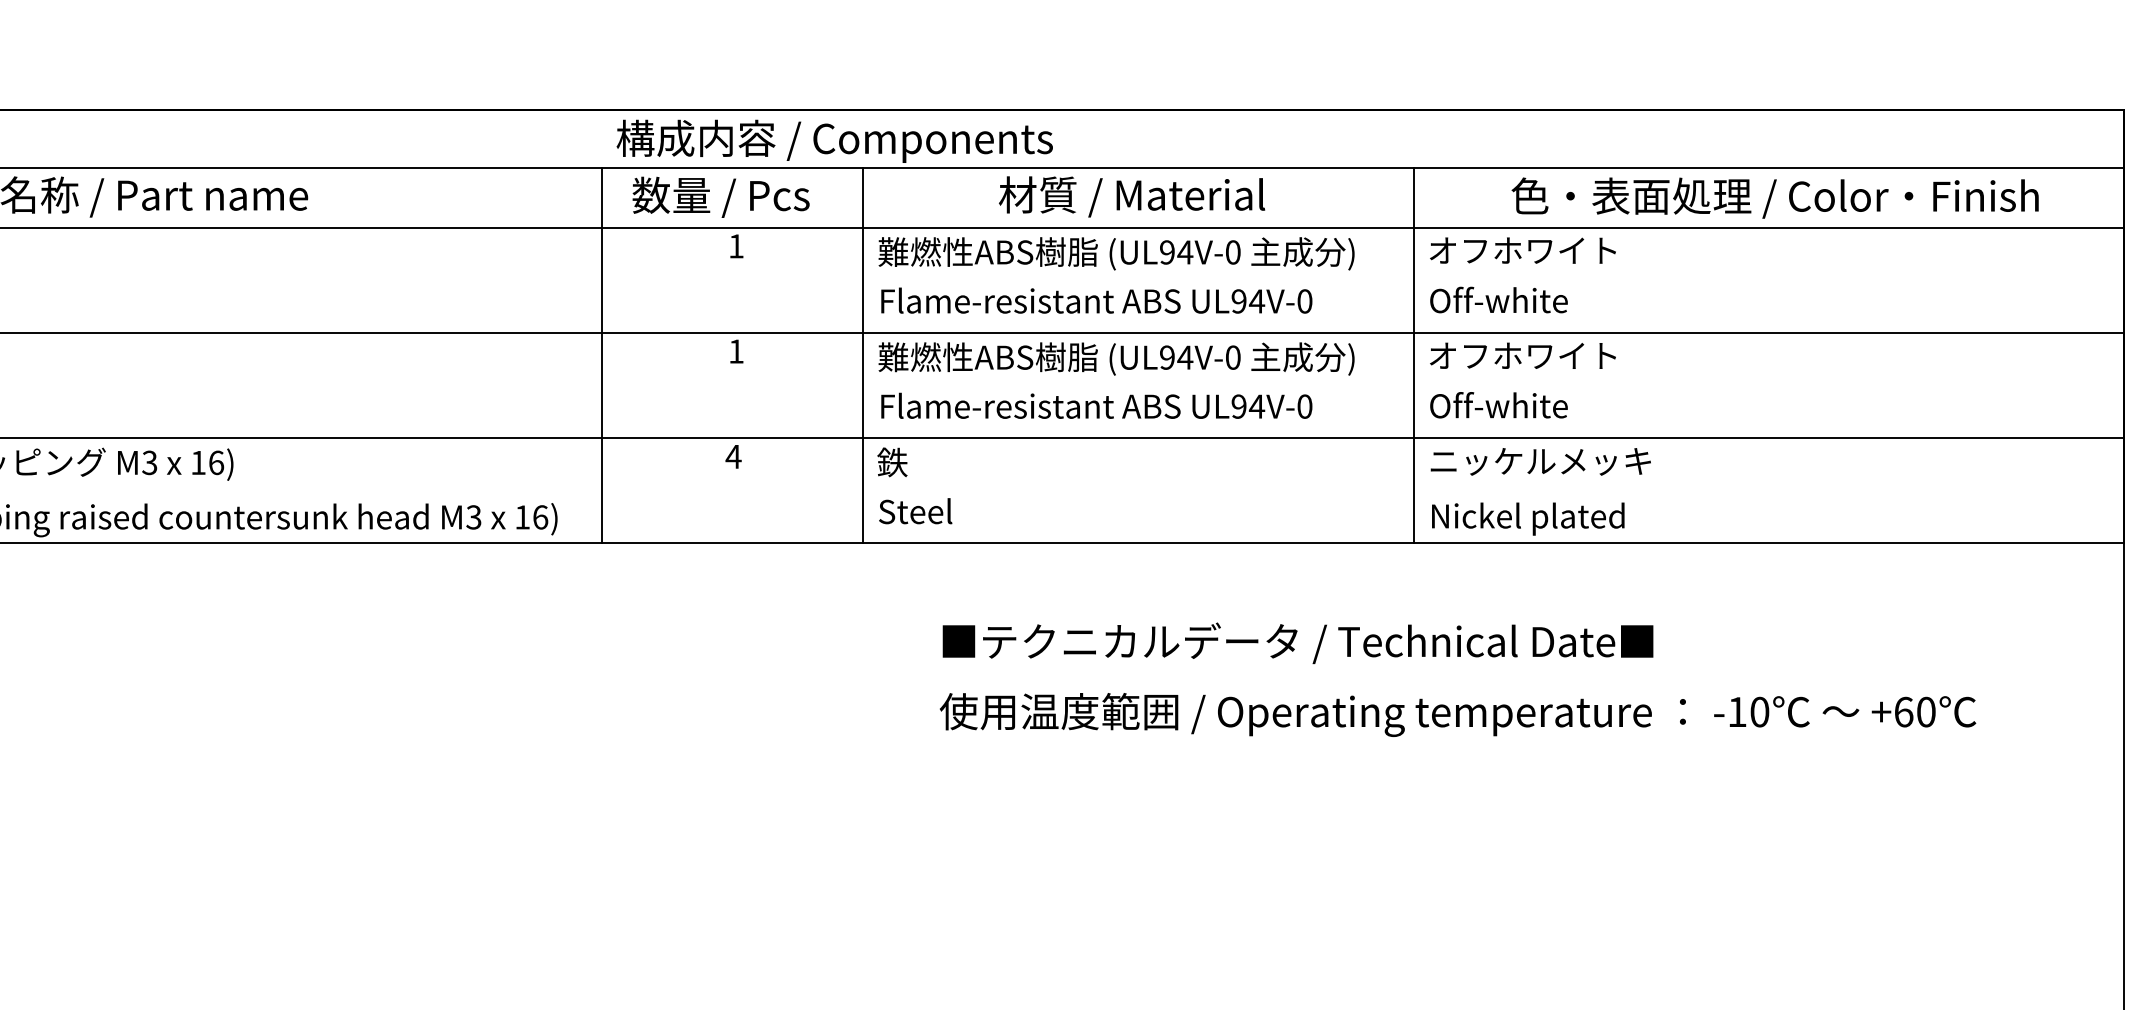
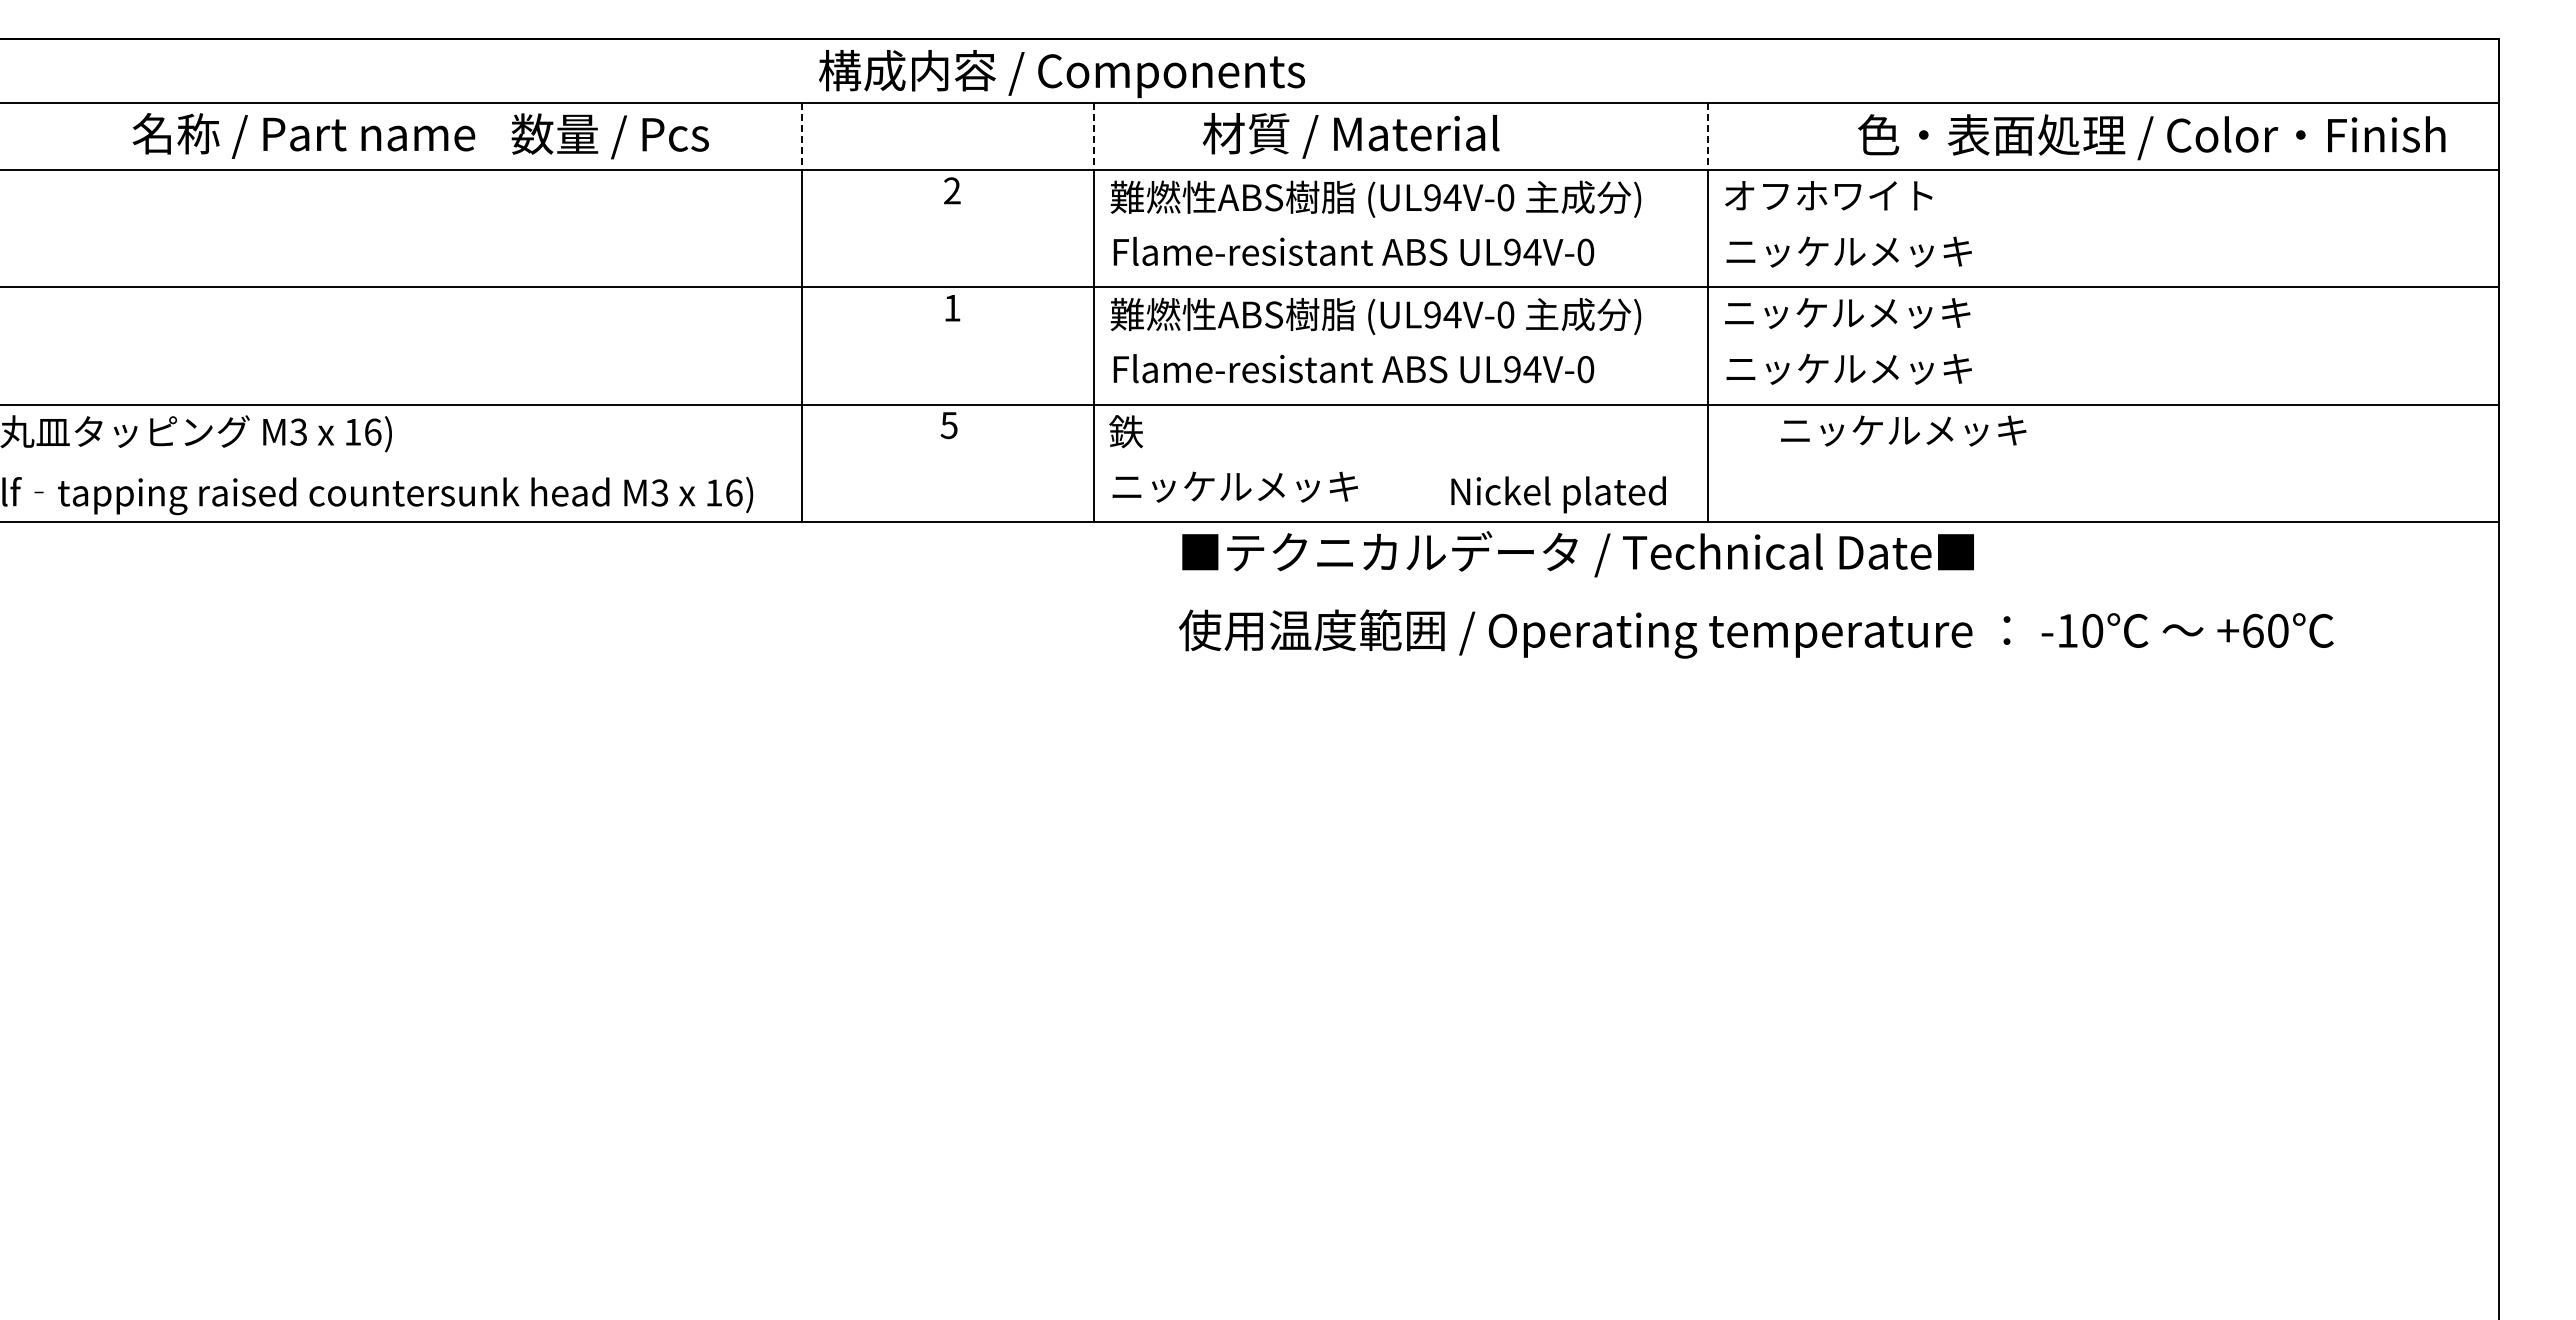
text: (1132, 196) -> (1351, 135), moved
text: (720, 197) -> (609, 136), moved
line: (601, 198) -> (802, 137), solid -> dashed
line: (863, 198) -> (1093, 137), solid -> dashed
line: (1414, 198) -> (1707, 137), solid -> dashed
text: (1774, 198) -> (2151, 137), moved
text: (736, 245) -> (952, 190), 1 -> 2
text: (1540, 300) -> (1848, 251), Off-white -> ニッケルメッキ
text: (1539, 356) -> (1847, 313), オフホワイト -> ニッケルメッキ
text: (1540, 405) -> (1848, 368), Off-white -> ニッケルメッキ
text: (733, 456) -> (949, 425), 4 -> 5
text: (1540, 461) -> (1903, 430), moved
text: (989, 511) -> (1234, 486), Steel -> ニッケルメッキ
text: (1528, 518) -> (1558, 494), moved
text: (1458, 679) -> (1756, 594), moved

